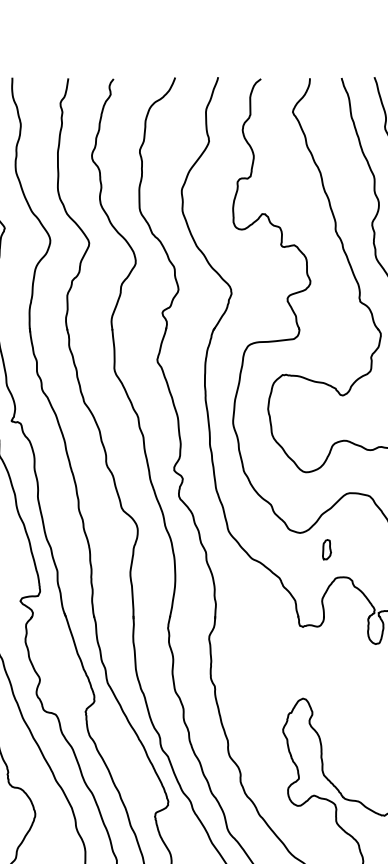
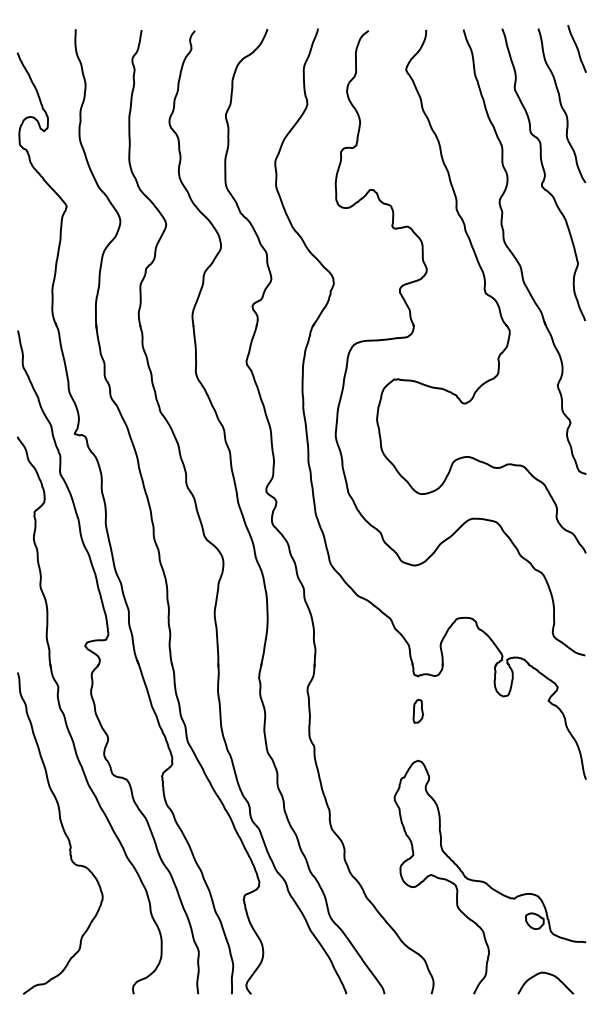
part: (327, 549) -> (418, 710), moved

